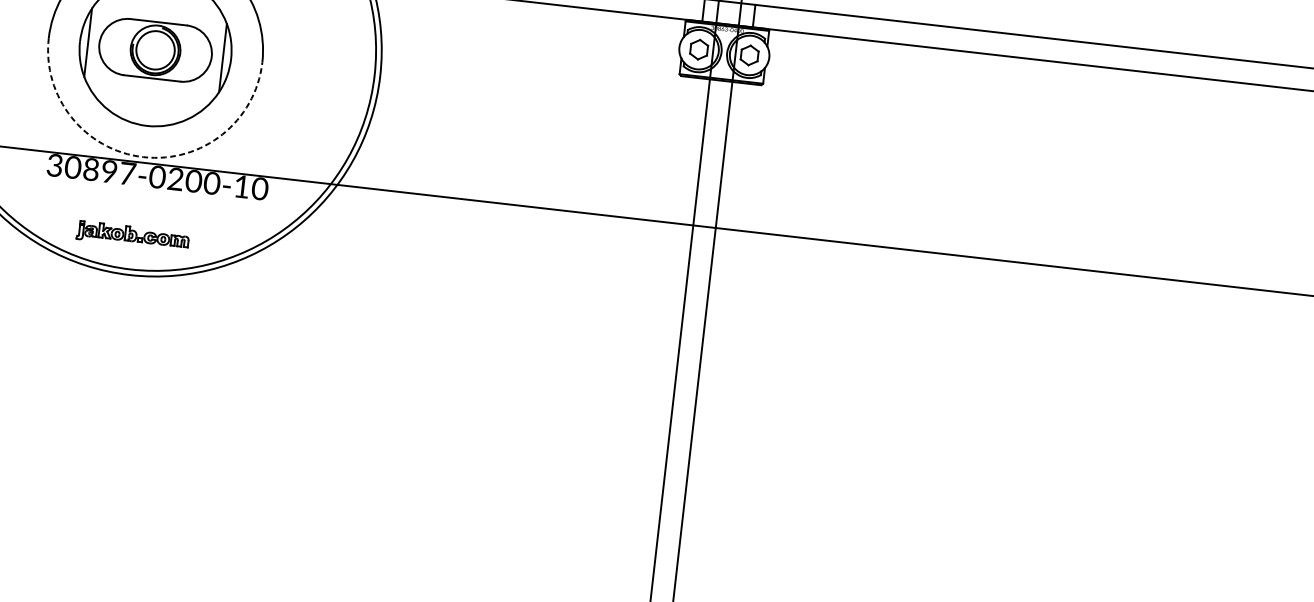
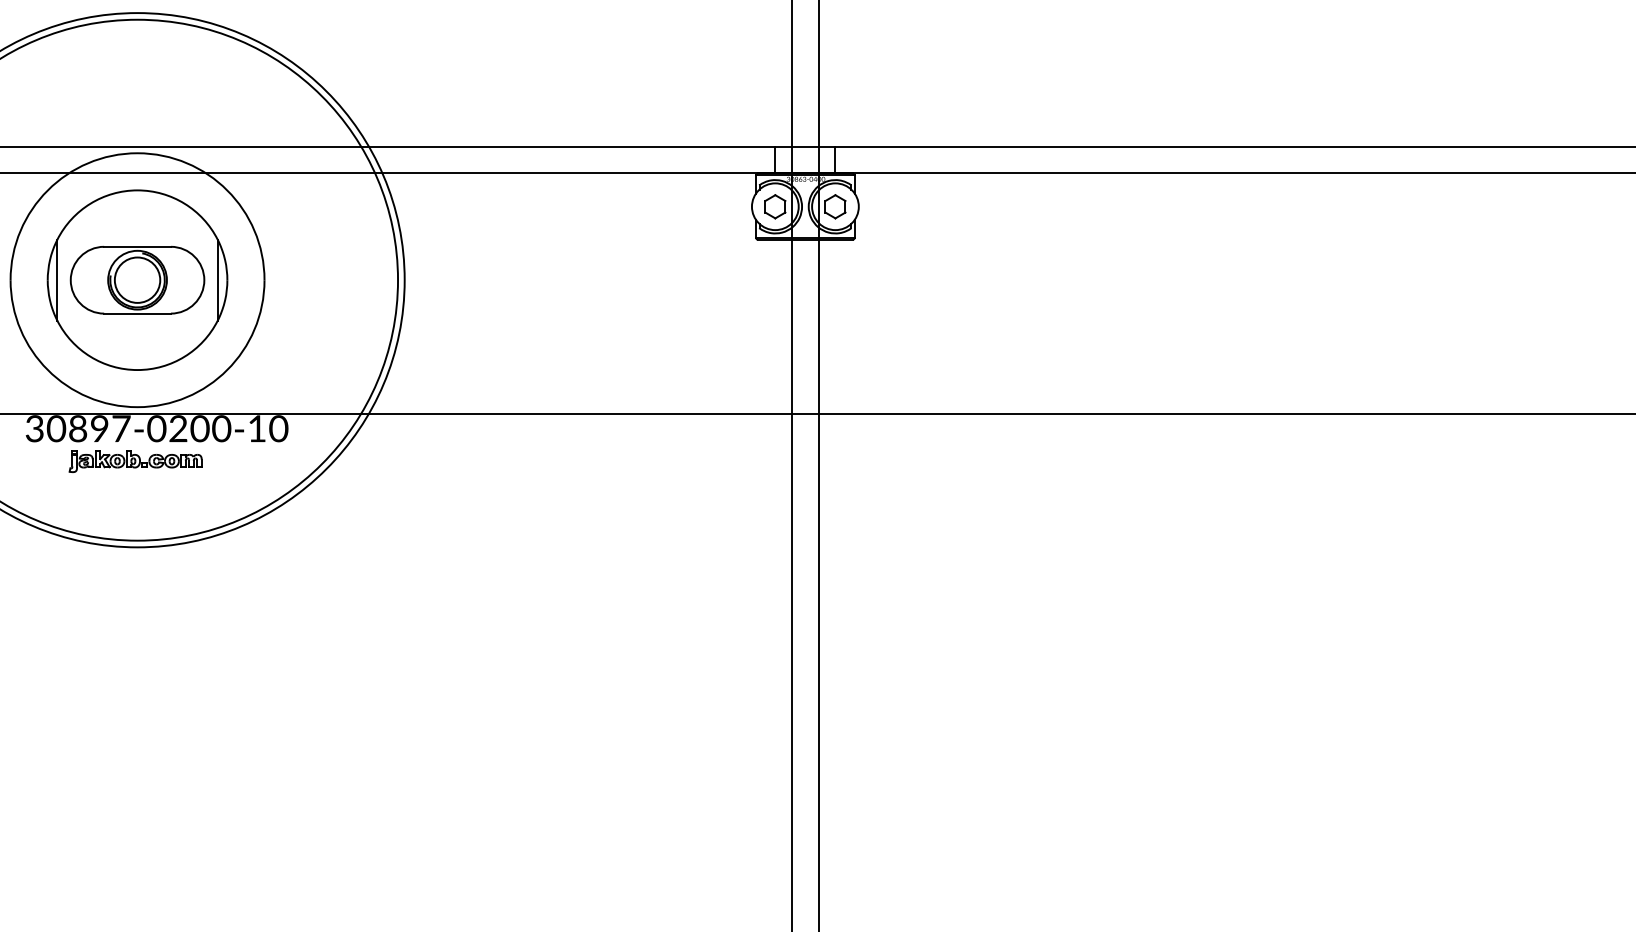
arc: (143, 157) -> (137, 407), dashed -> solid
part: (132, 236) -> (135, 461), moved

